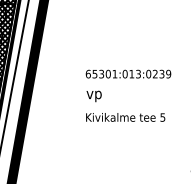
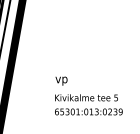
text: (128, 73) -> (88, 111), moved

